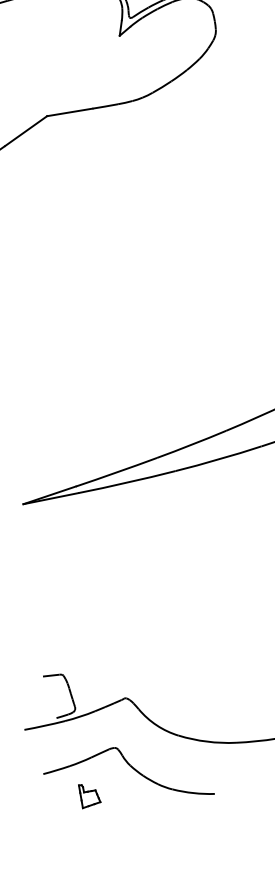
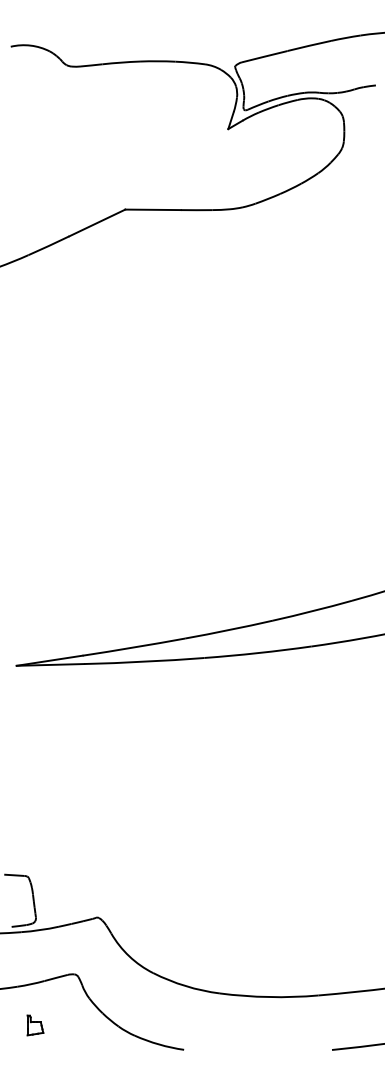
part: (90, 795) -> (35, 1025), size x0.71

